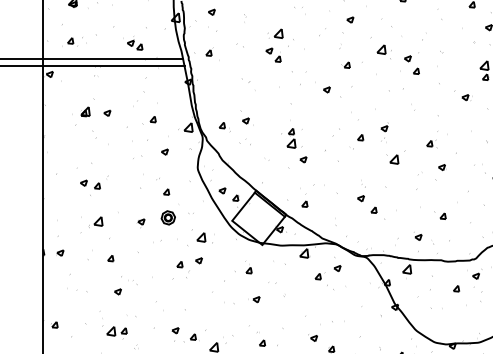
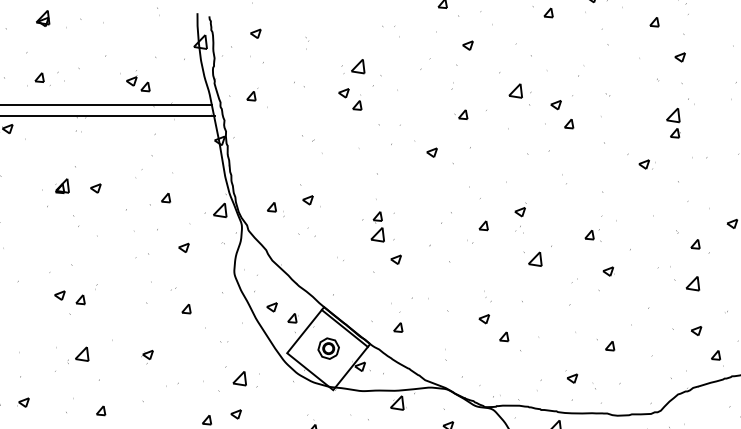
part: (167, 217) -> (327, 348), moved

